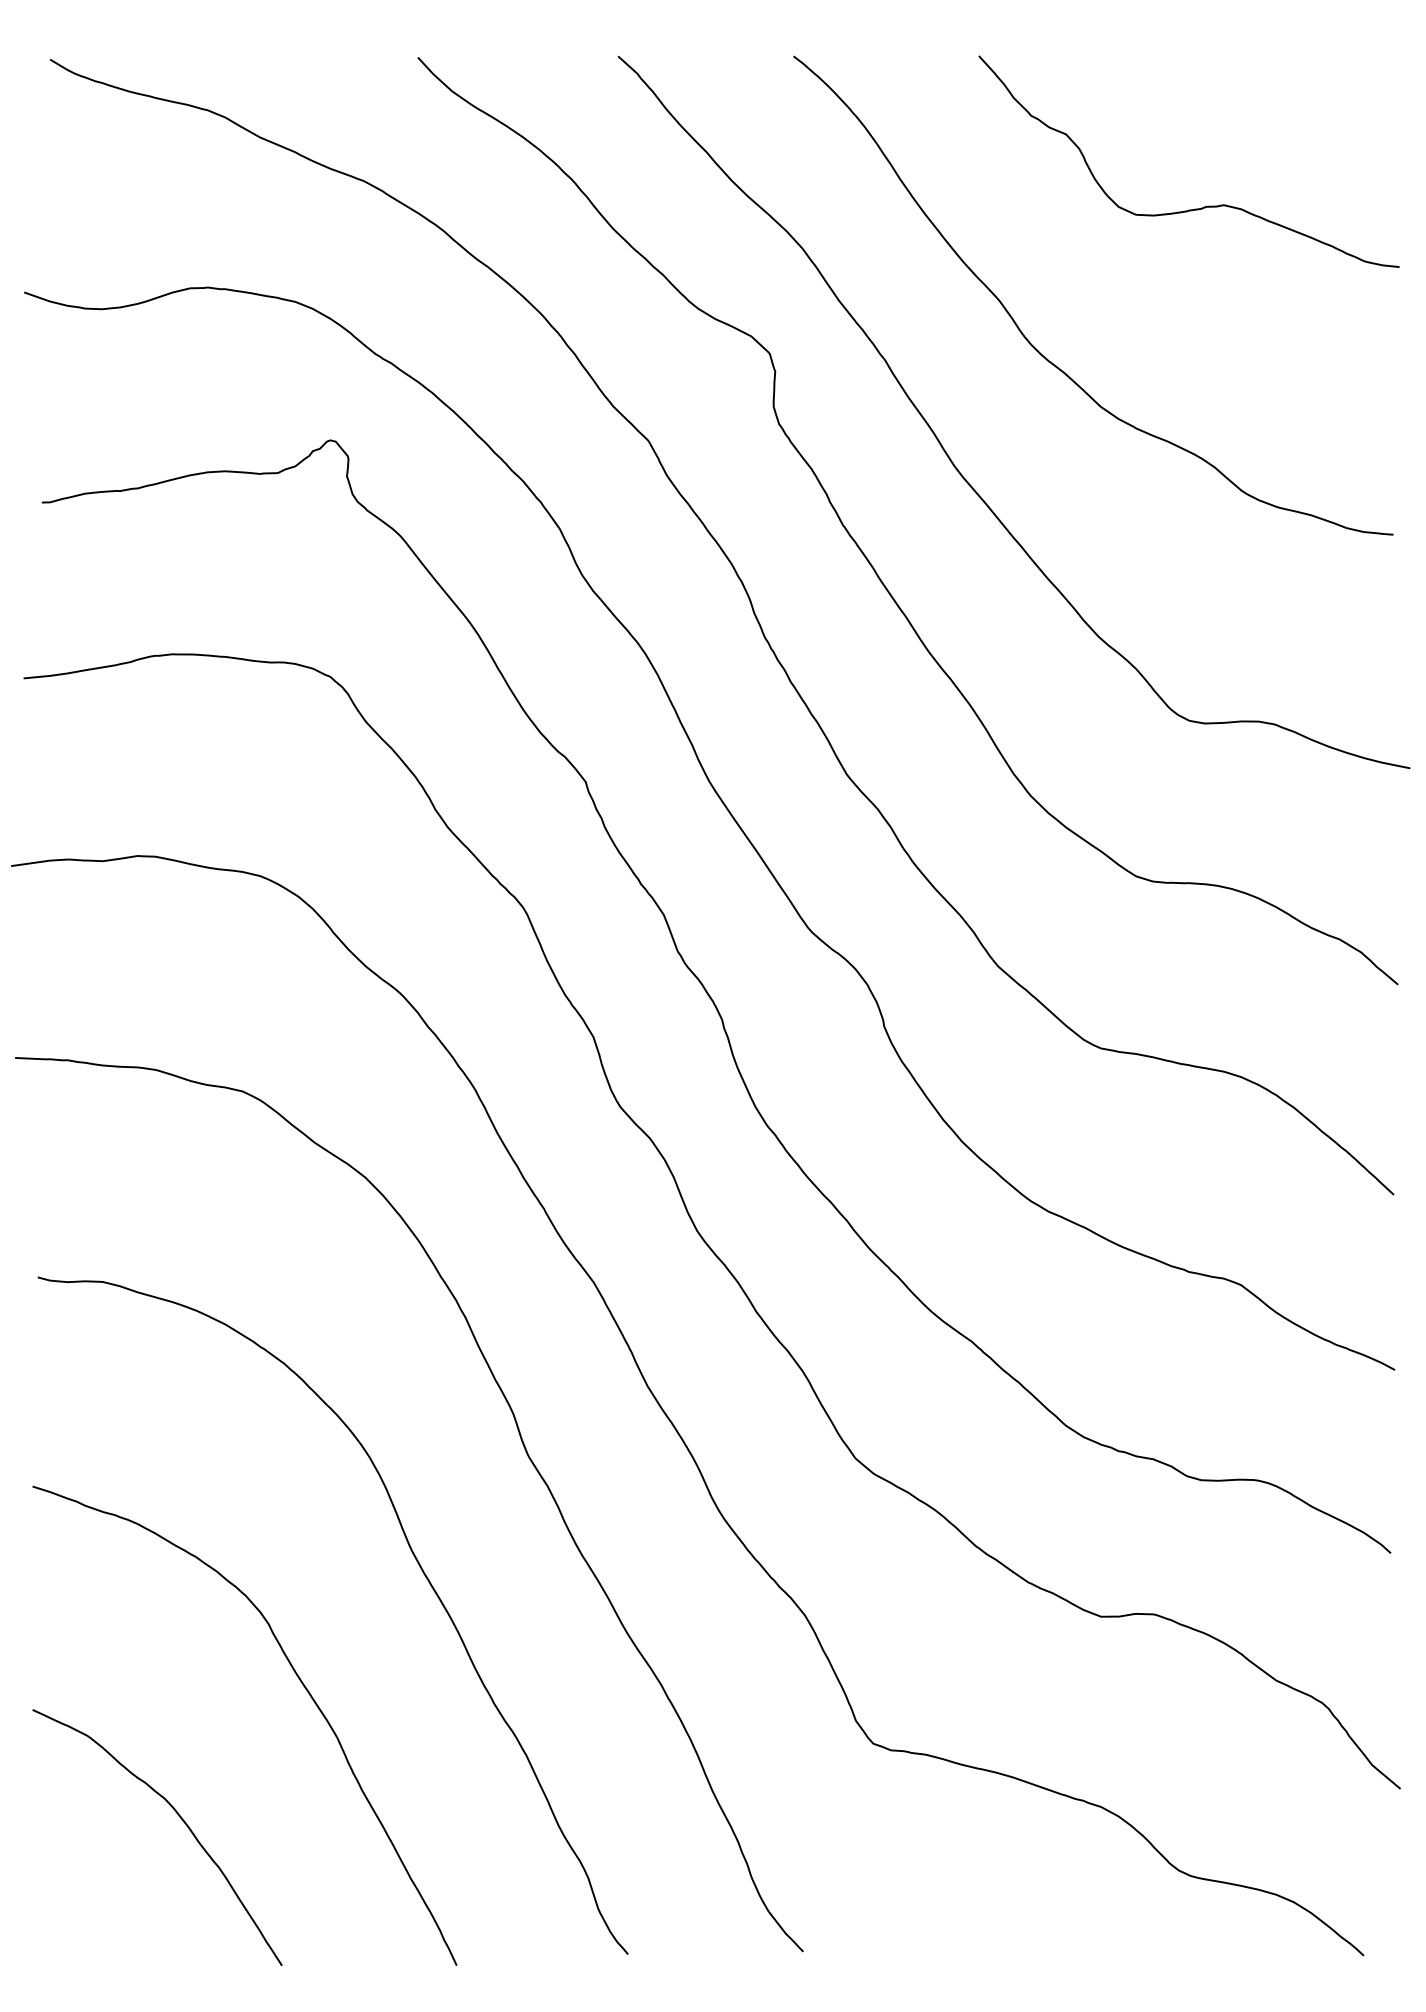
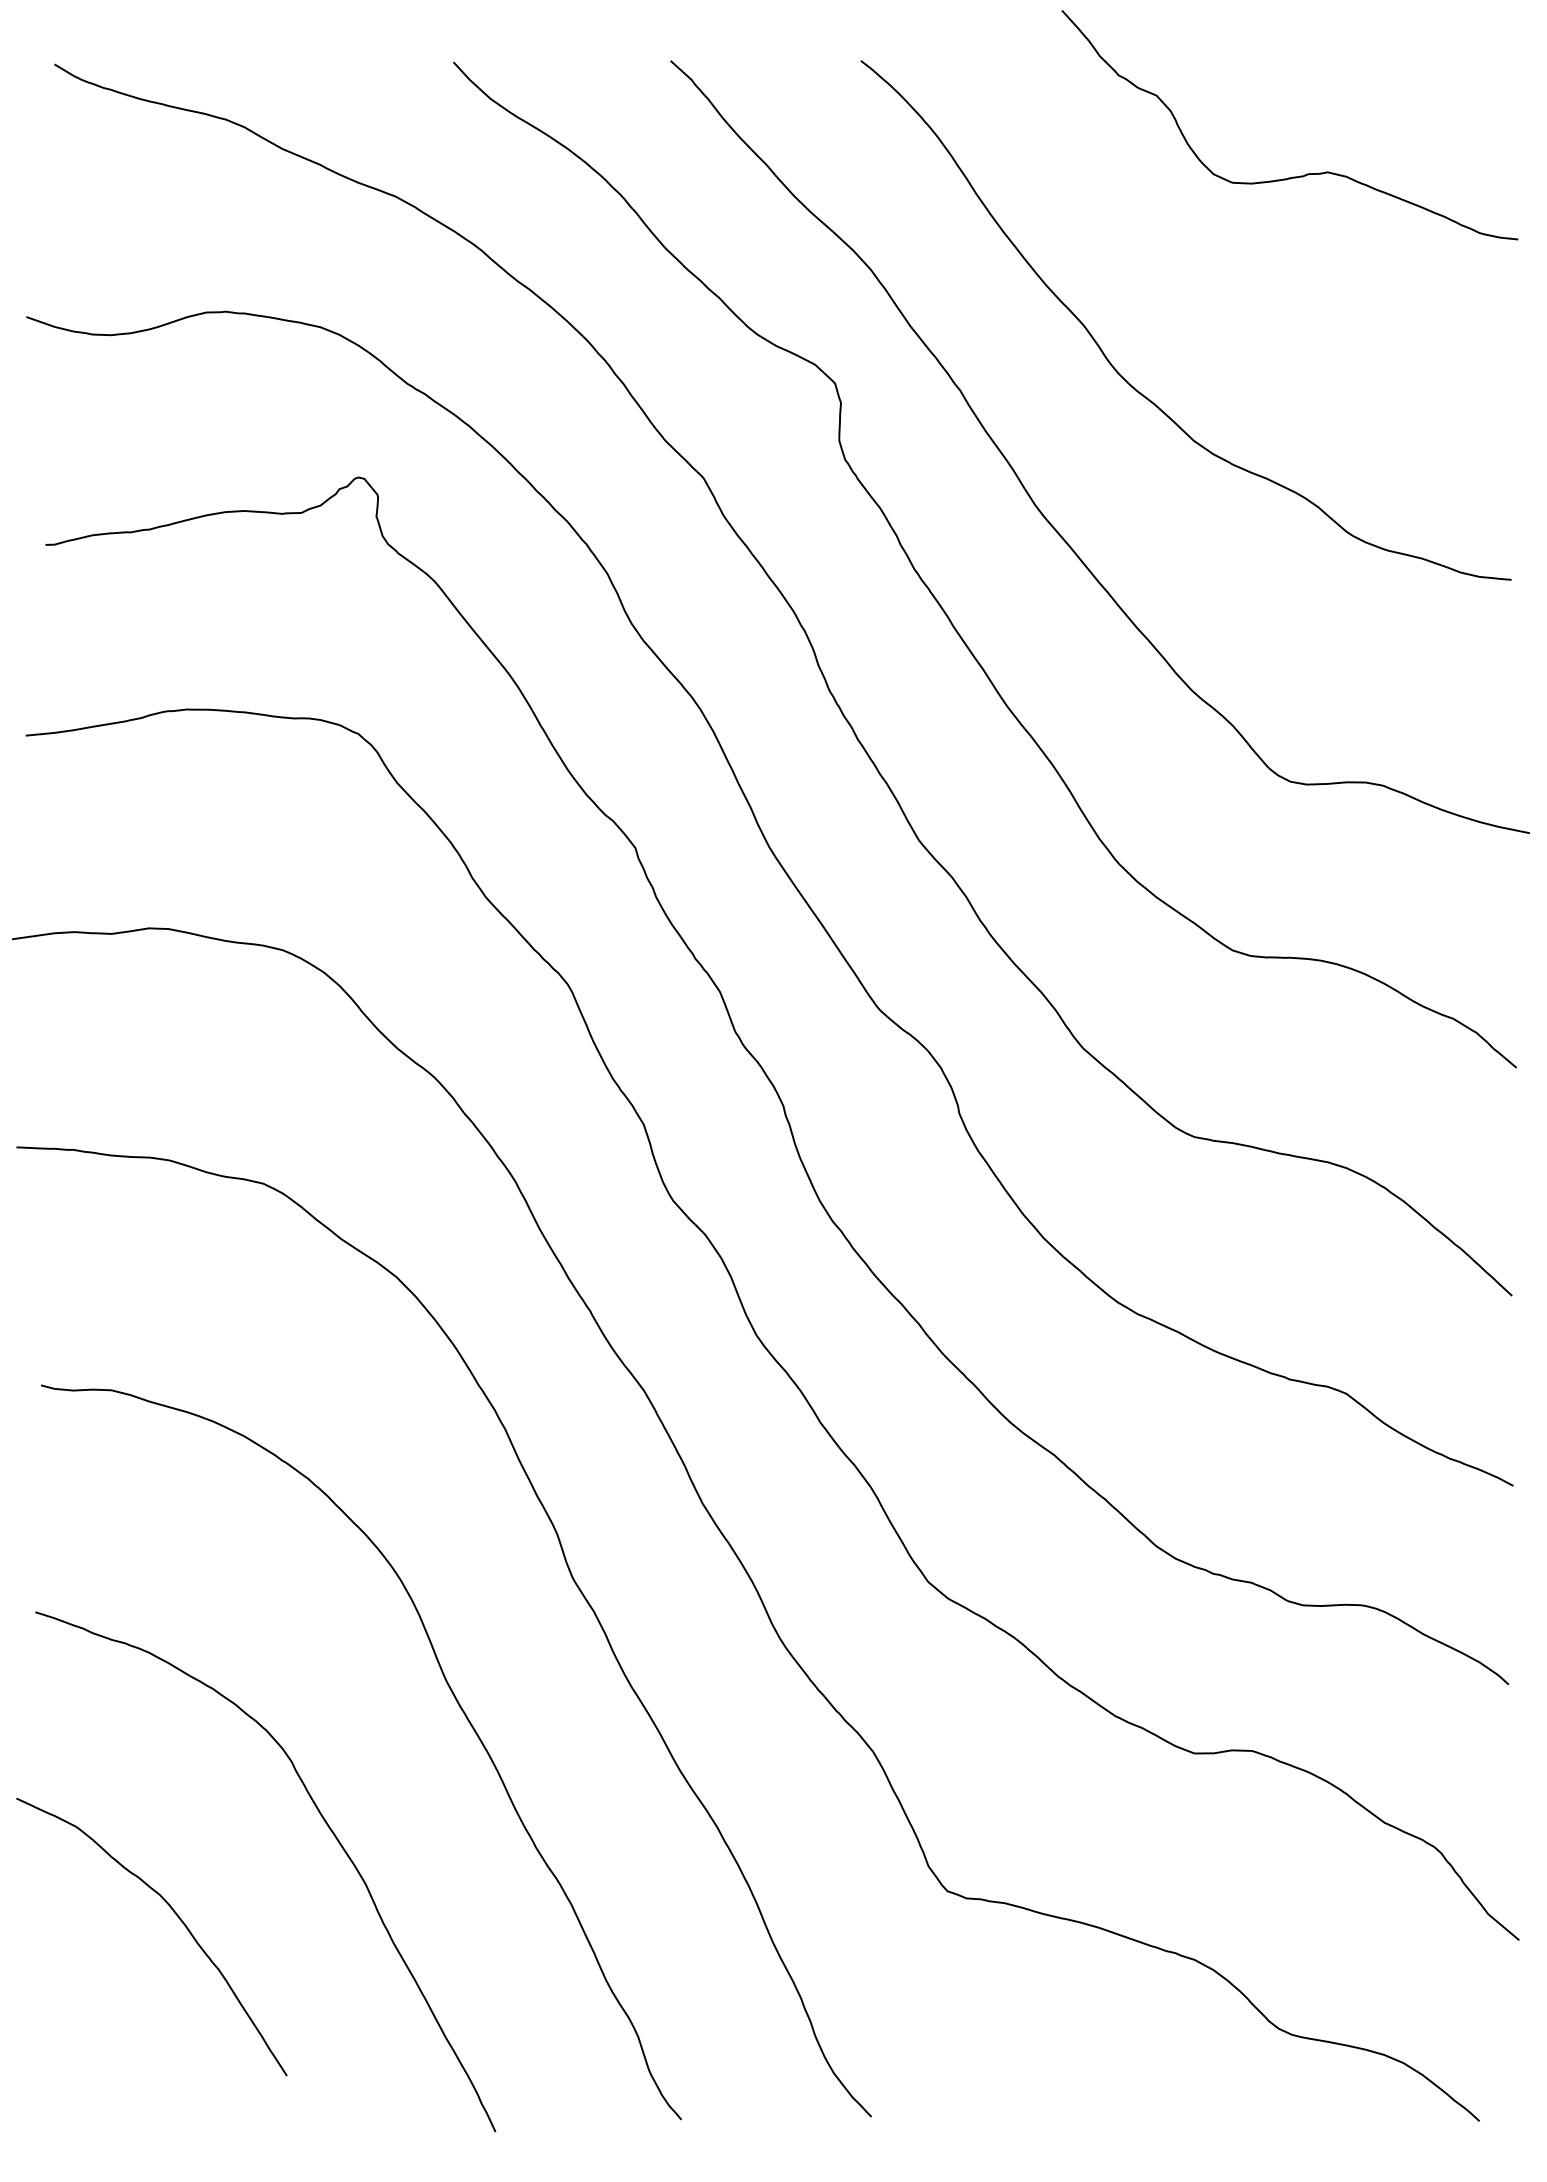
curve: (1192, 209) -> (1293, 176), moved
curve: (181, 1819) -> (177, 1917), moved

